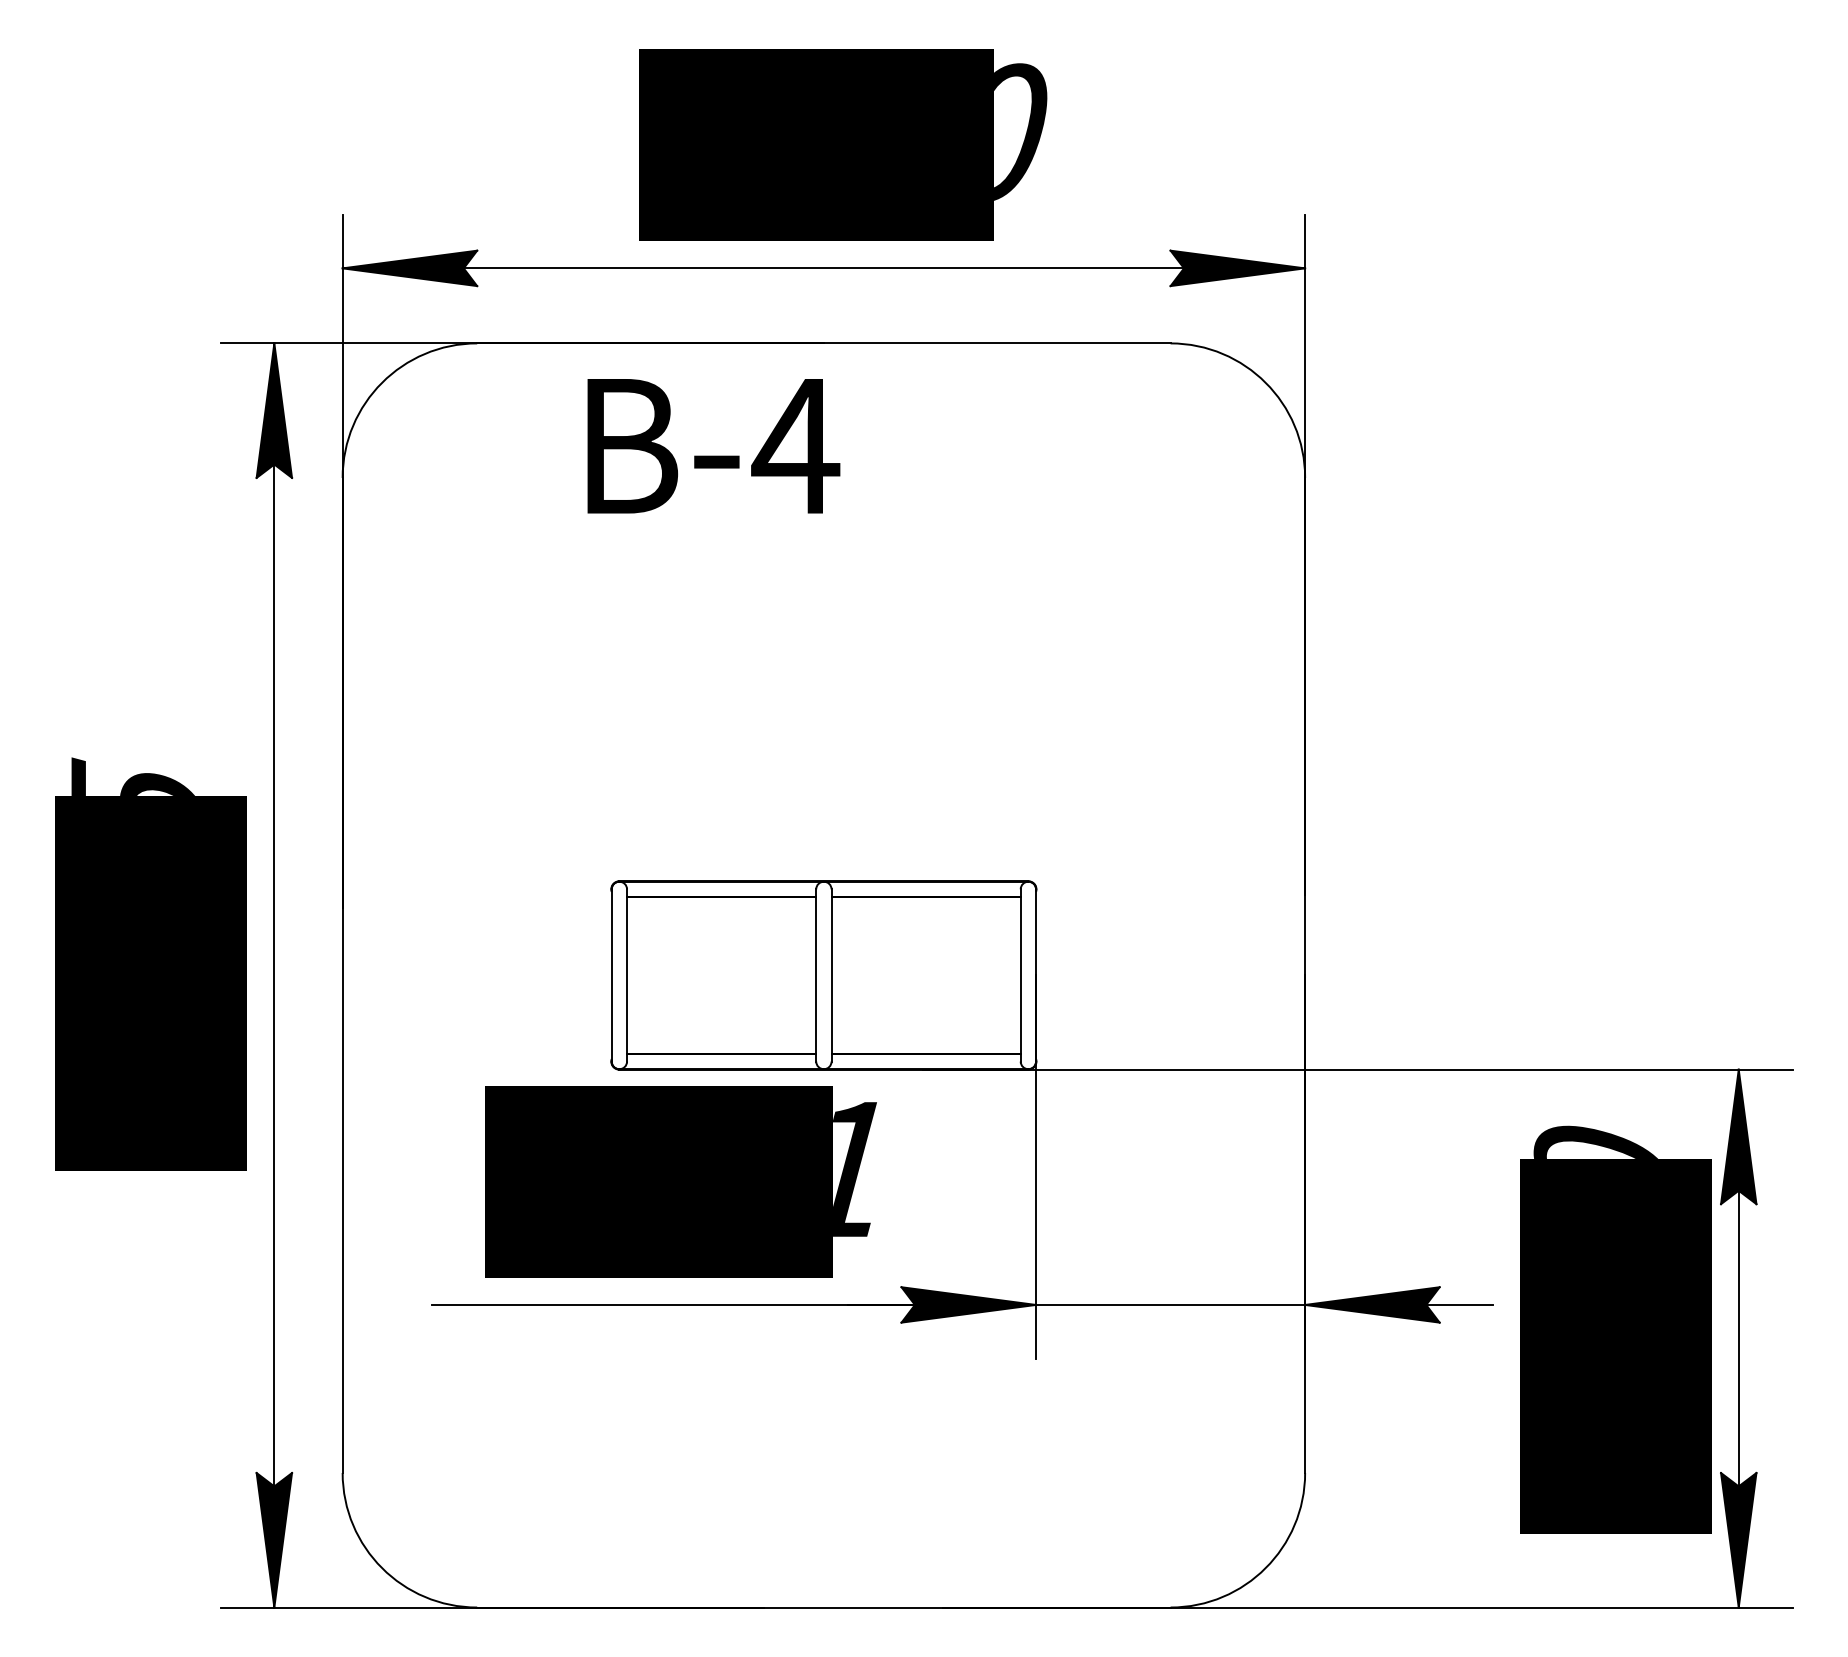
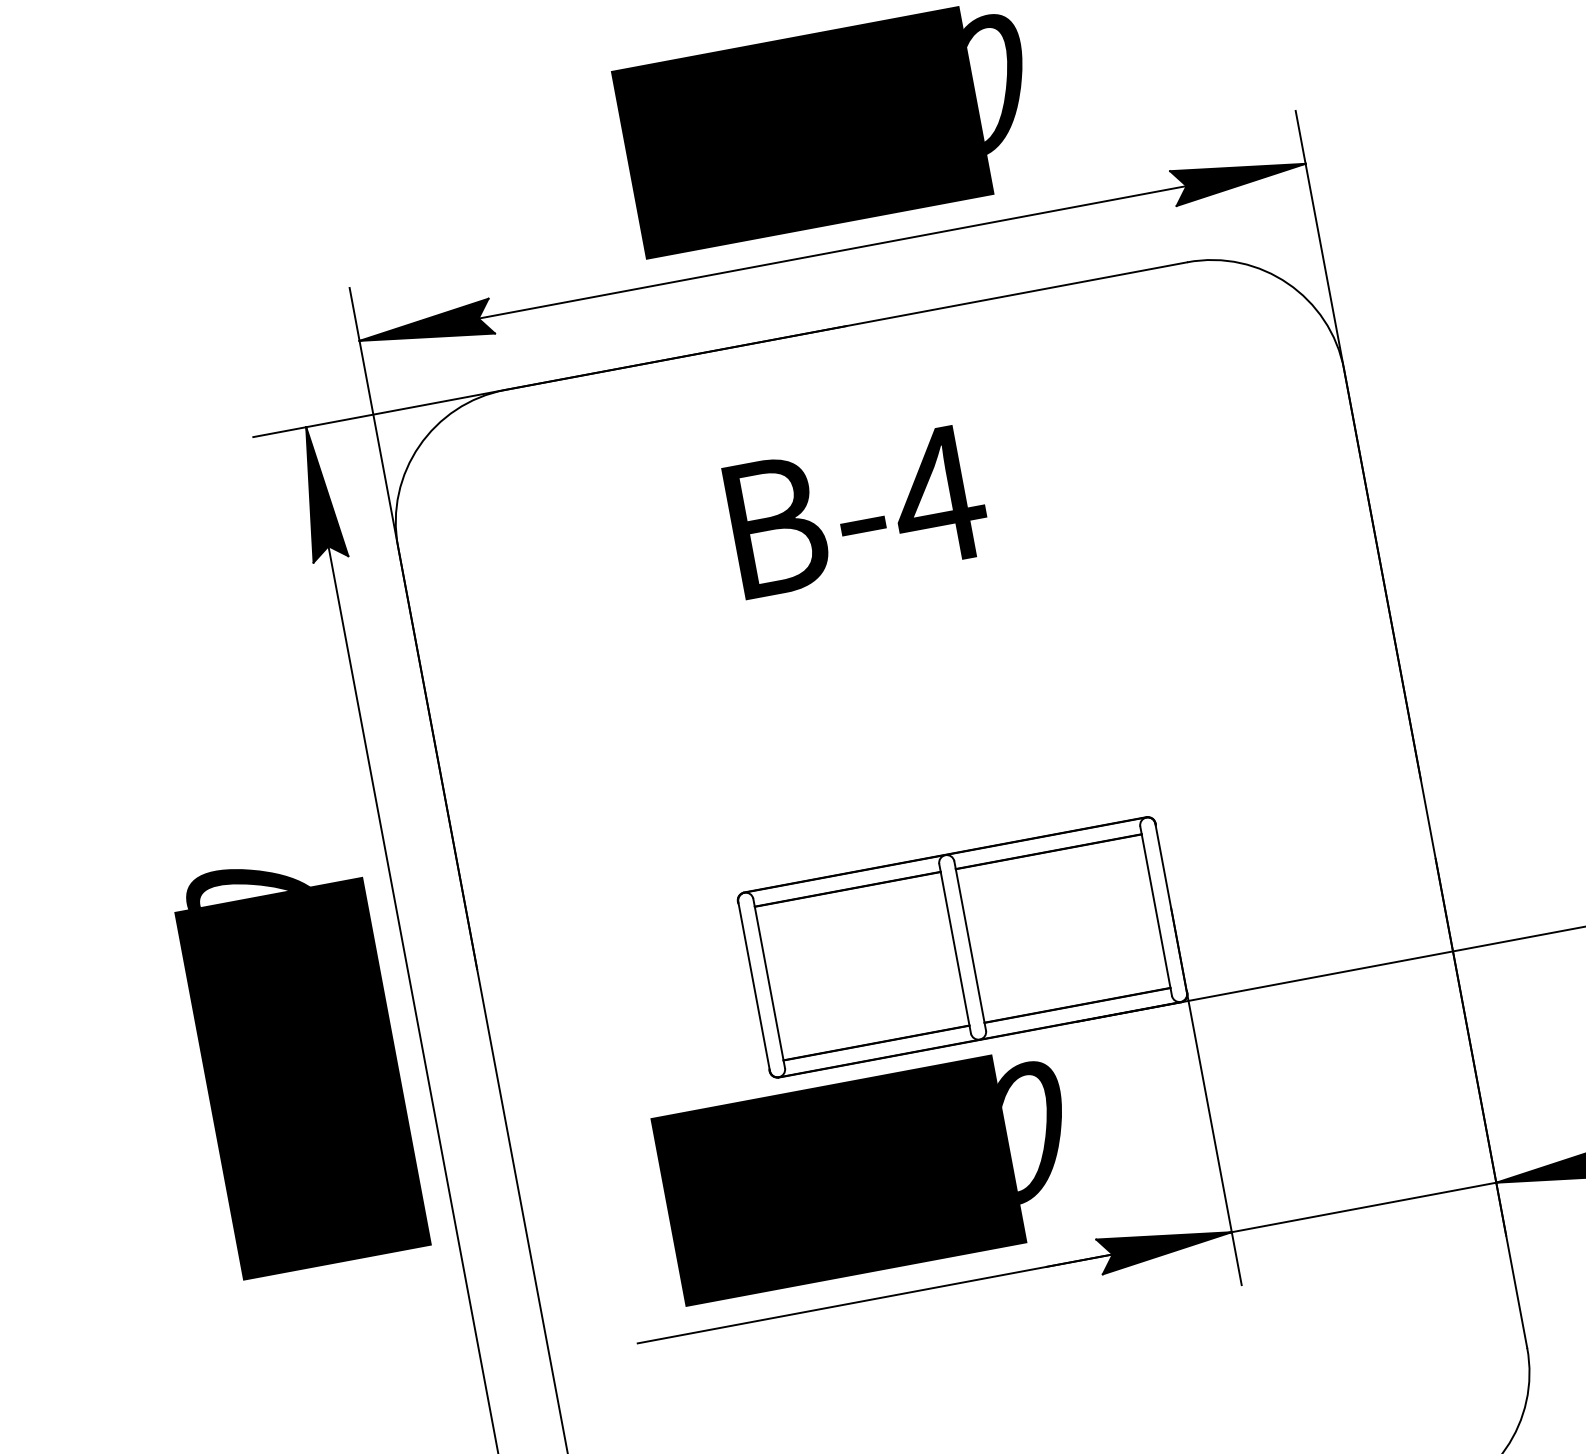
text: (713, 446) -> (857, 511), moved
text: (131, 776) -> (245, 879), 4705 -> 4700
text: (863, 1168) -> (1037, 1129), 1461 -> 1000

